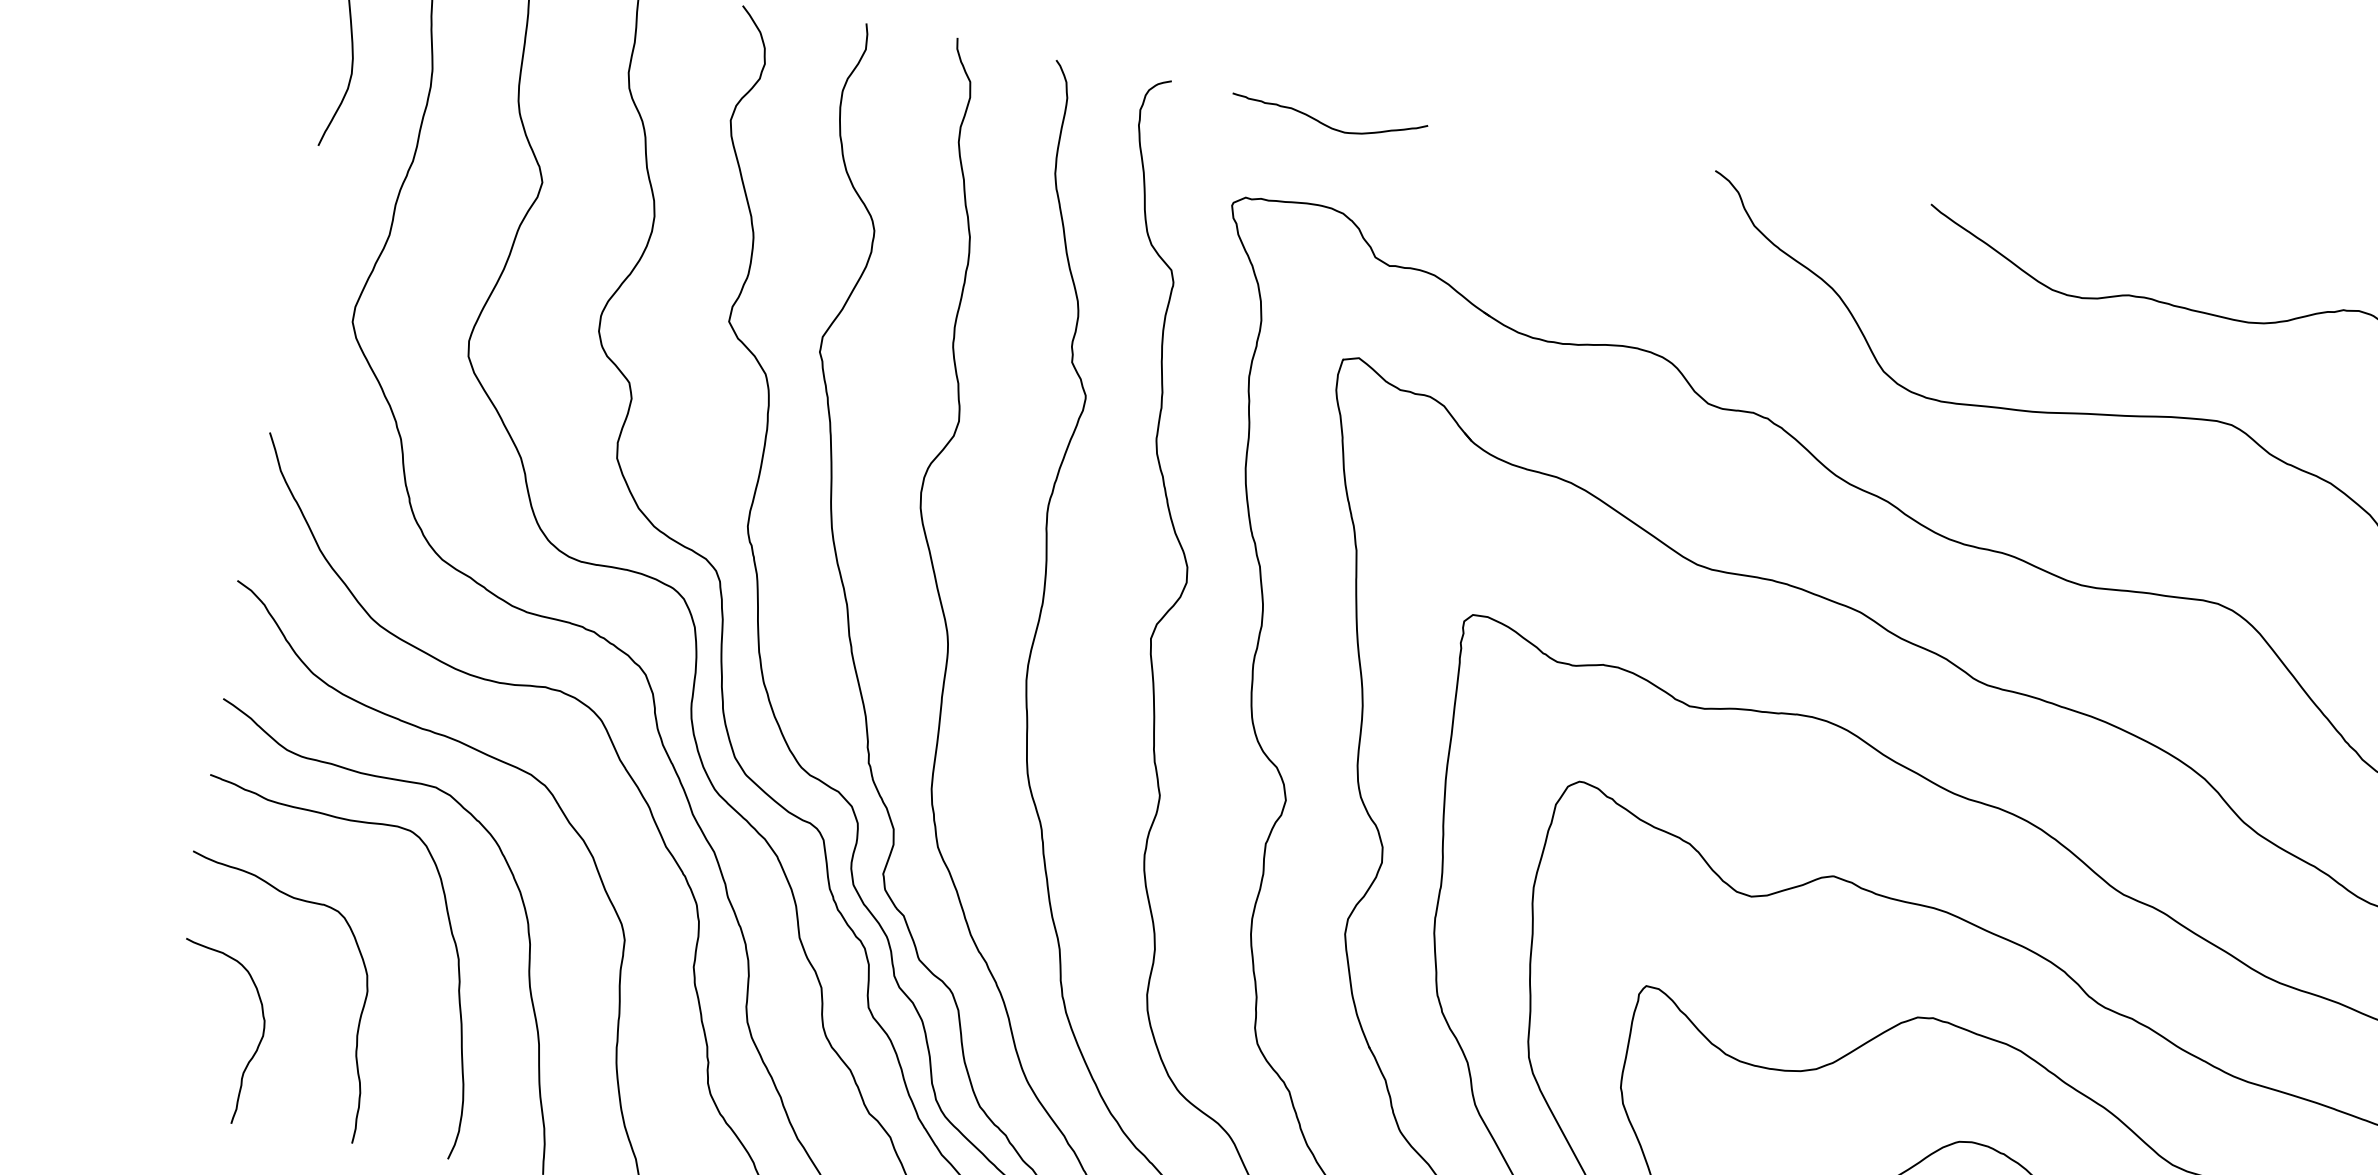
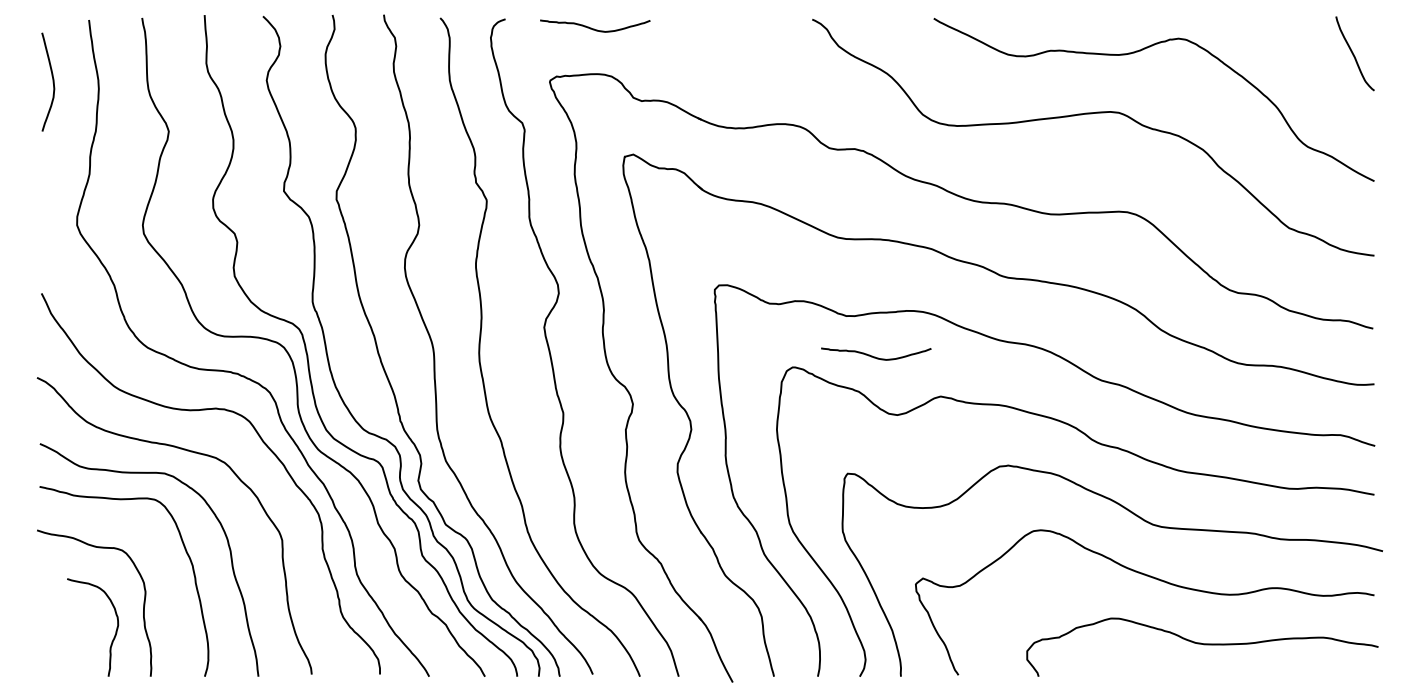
curve: (1729, 786) -> (875, 356), added
curve: (256, 1045) -> (115, 631), moved

